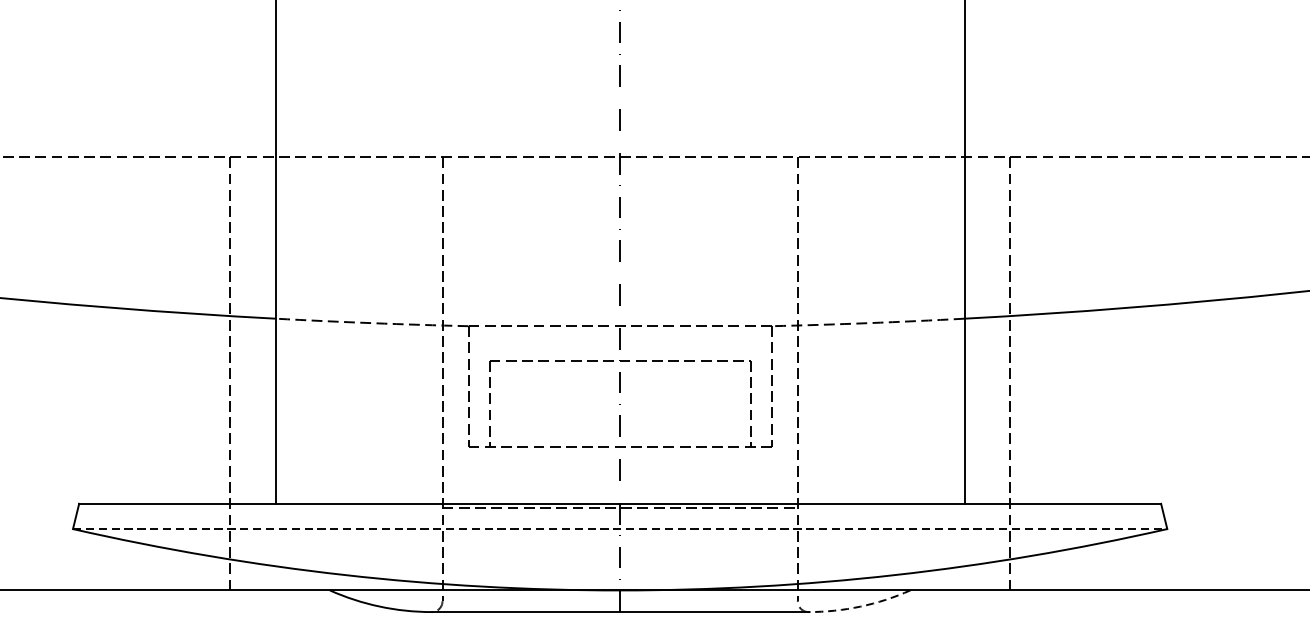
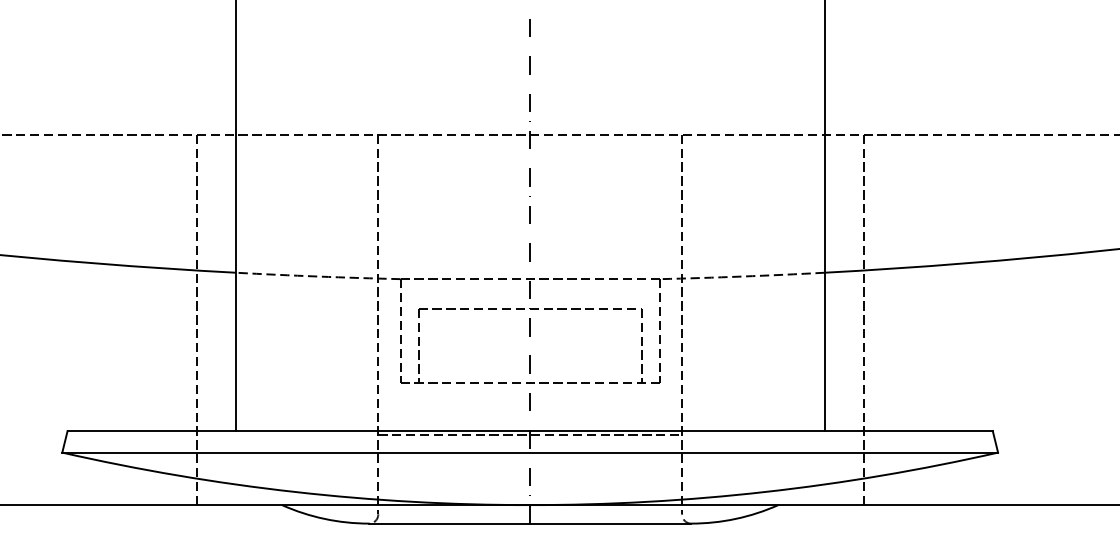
line: (620, 528) -> (530, 452), dashed -> solid
arc: (860, 606) -> (735, 518), dashed -> solid

